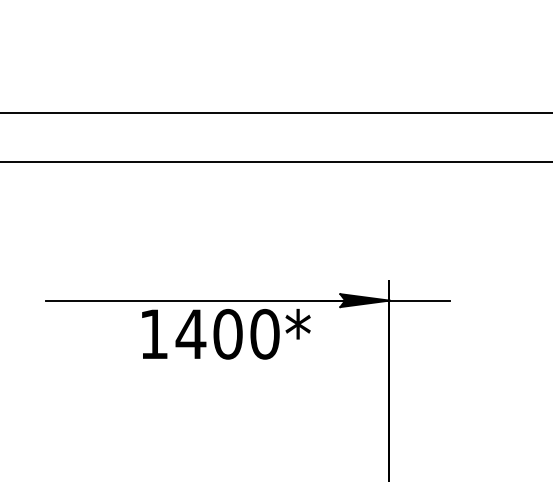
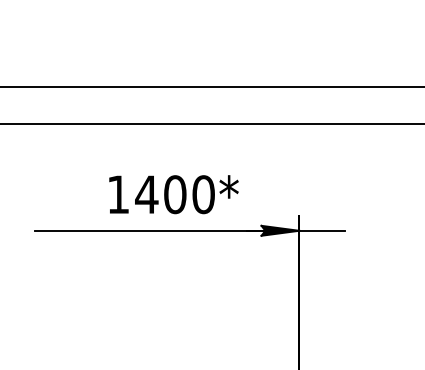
text: (225, 334) -> (173, 194), moved

